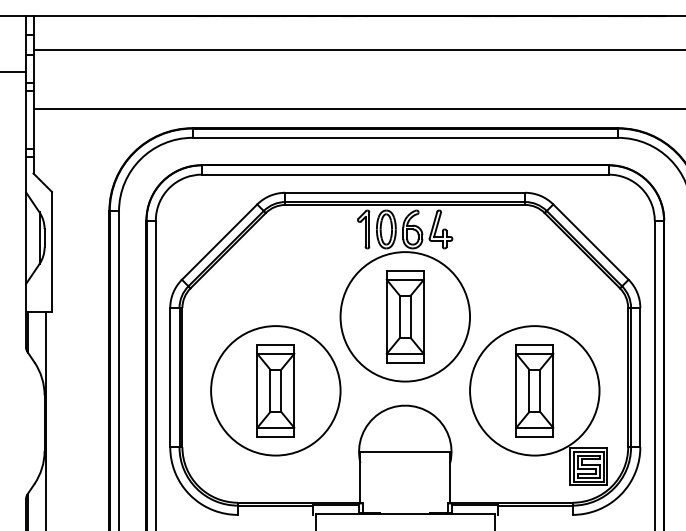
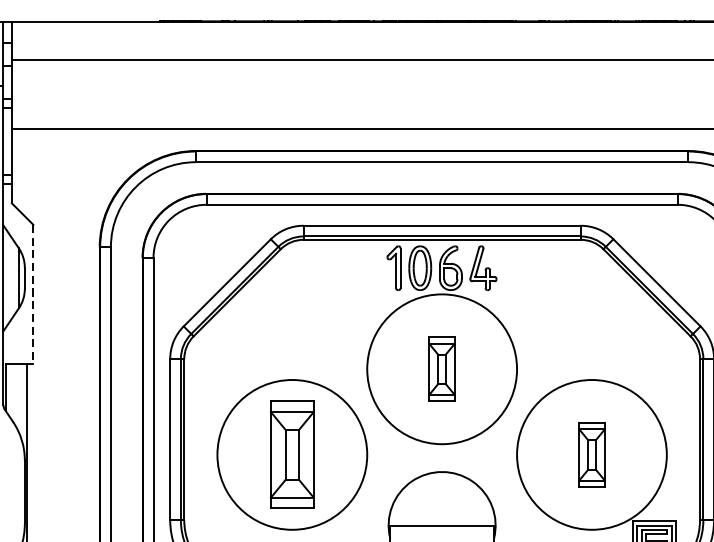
line: (52, 252) -> (33, 294), solid -> dashed
part: (404, 316) -> (441, 368), size x0.6
part: (534, 390) -> (591, 454), size x0.6

